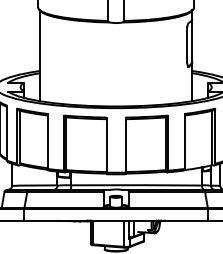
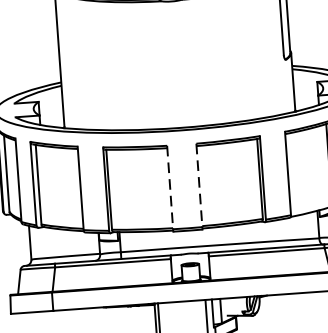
line: (106, 145) -> (170, 188), solid -> dashed
line: (125, 145) -> (198, 186), solid -> dashed

